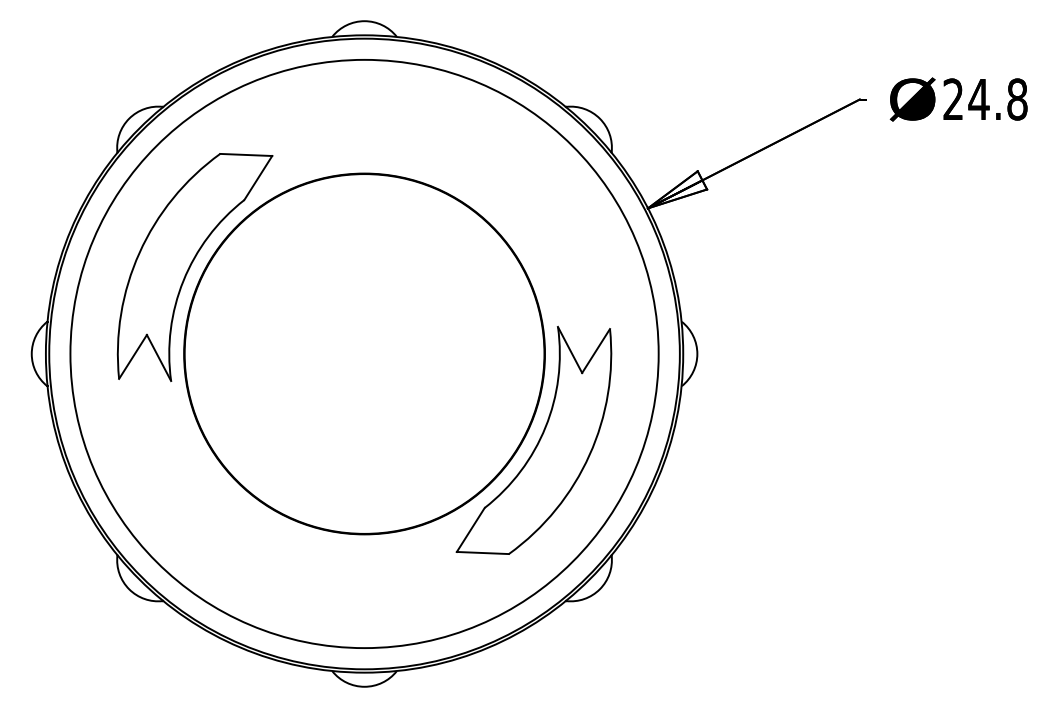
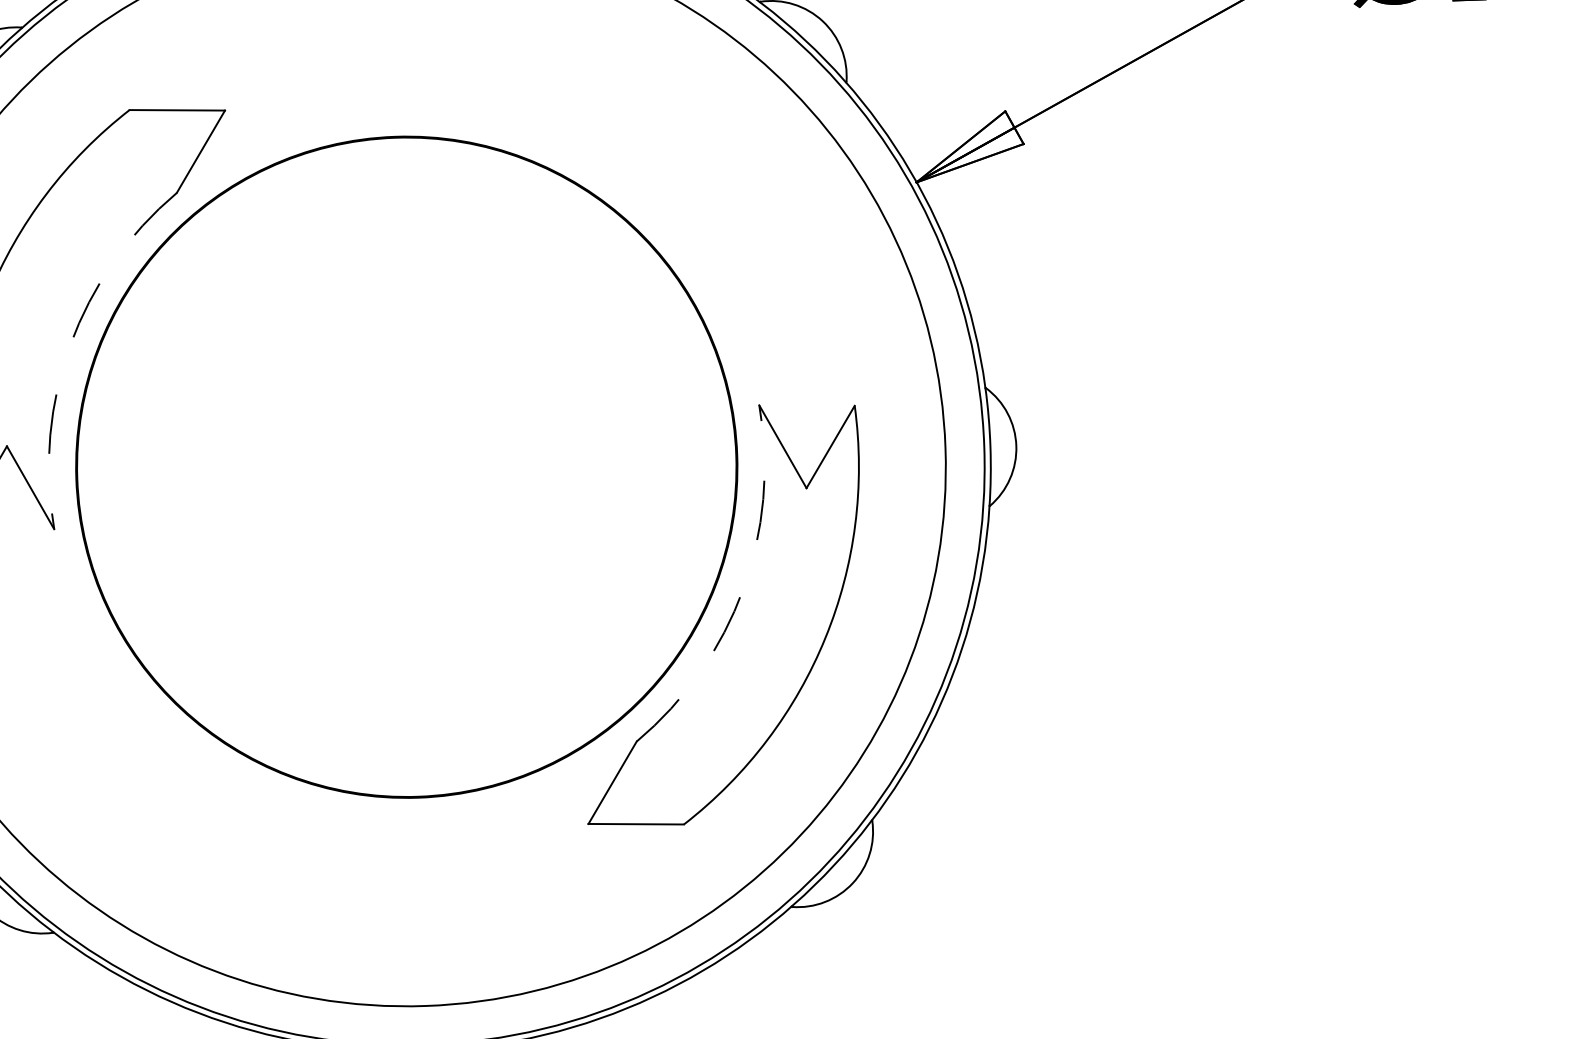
arc: (183, 280) -> (70, 344), solid -> dashed
arc: (545, 427) -> (742, 590), solid -> dashed

